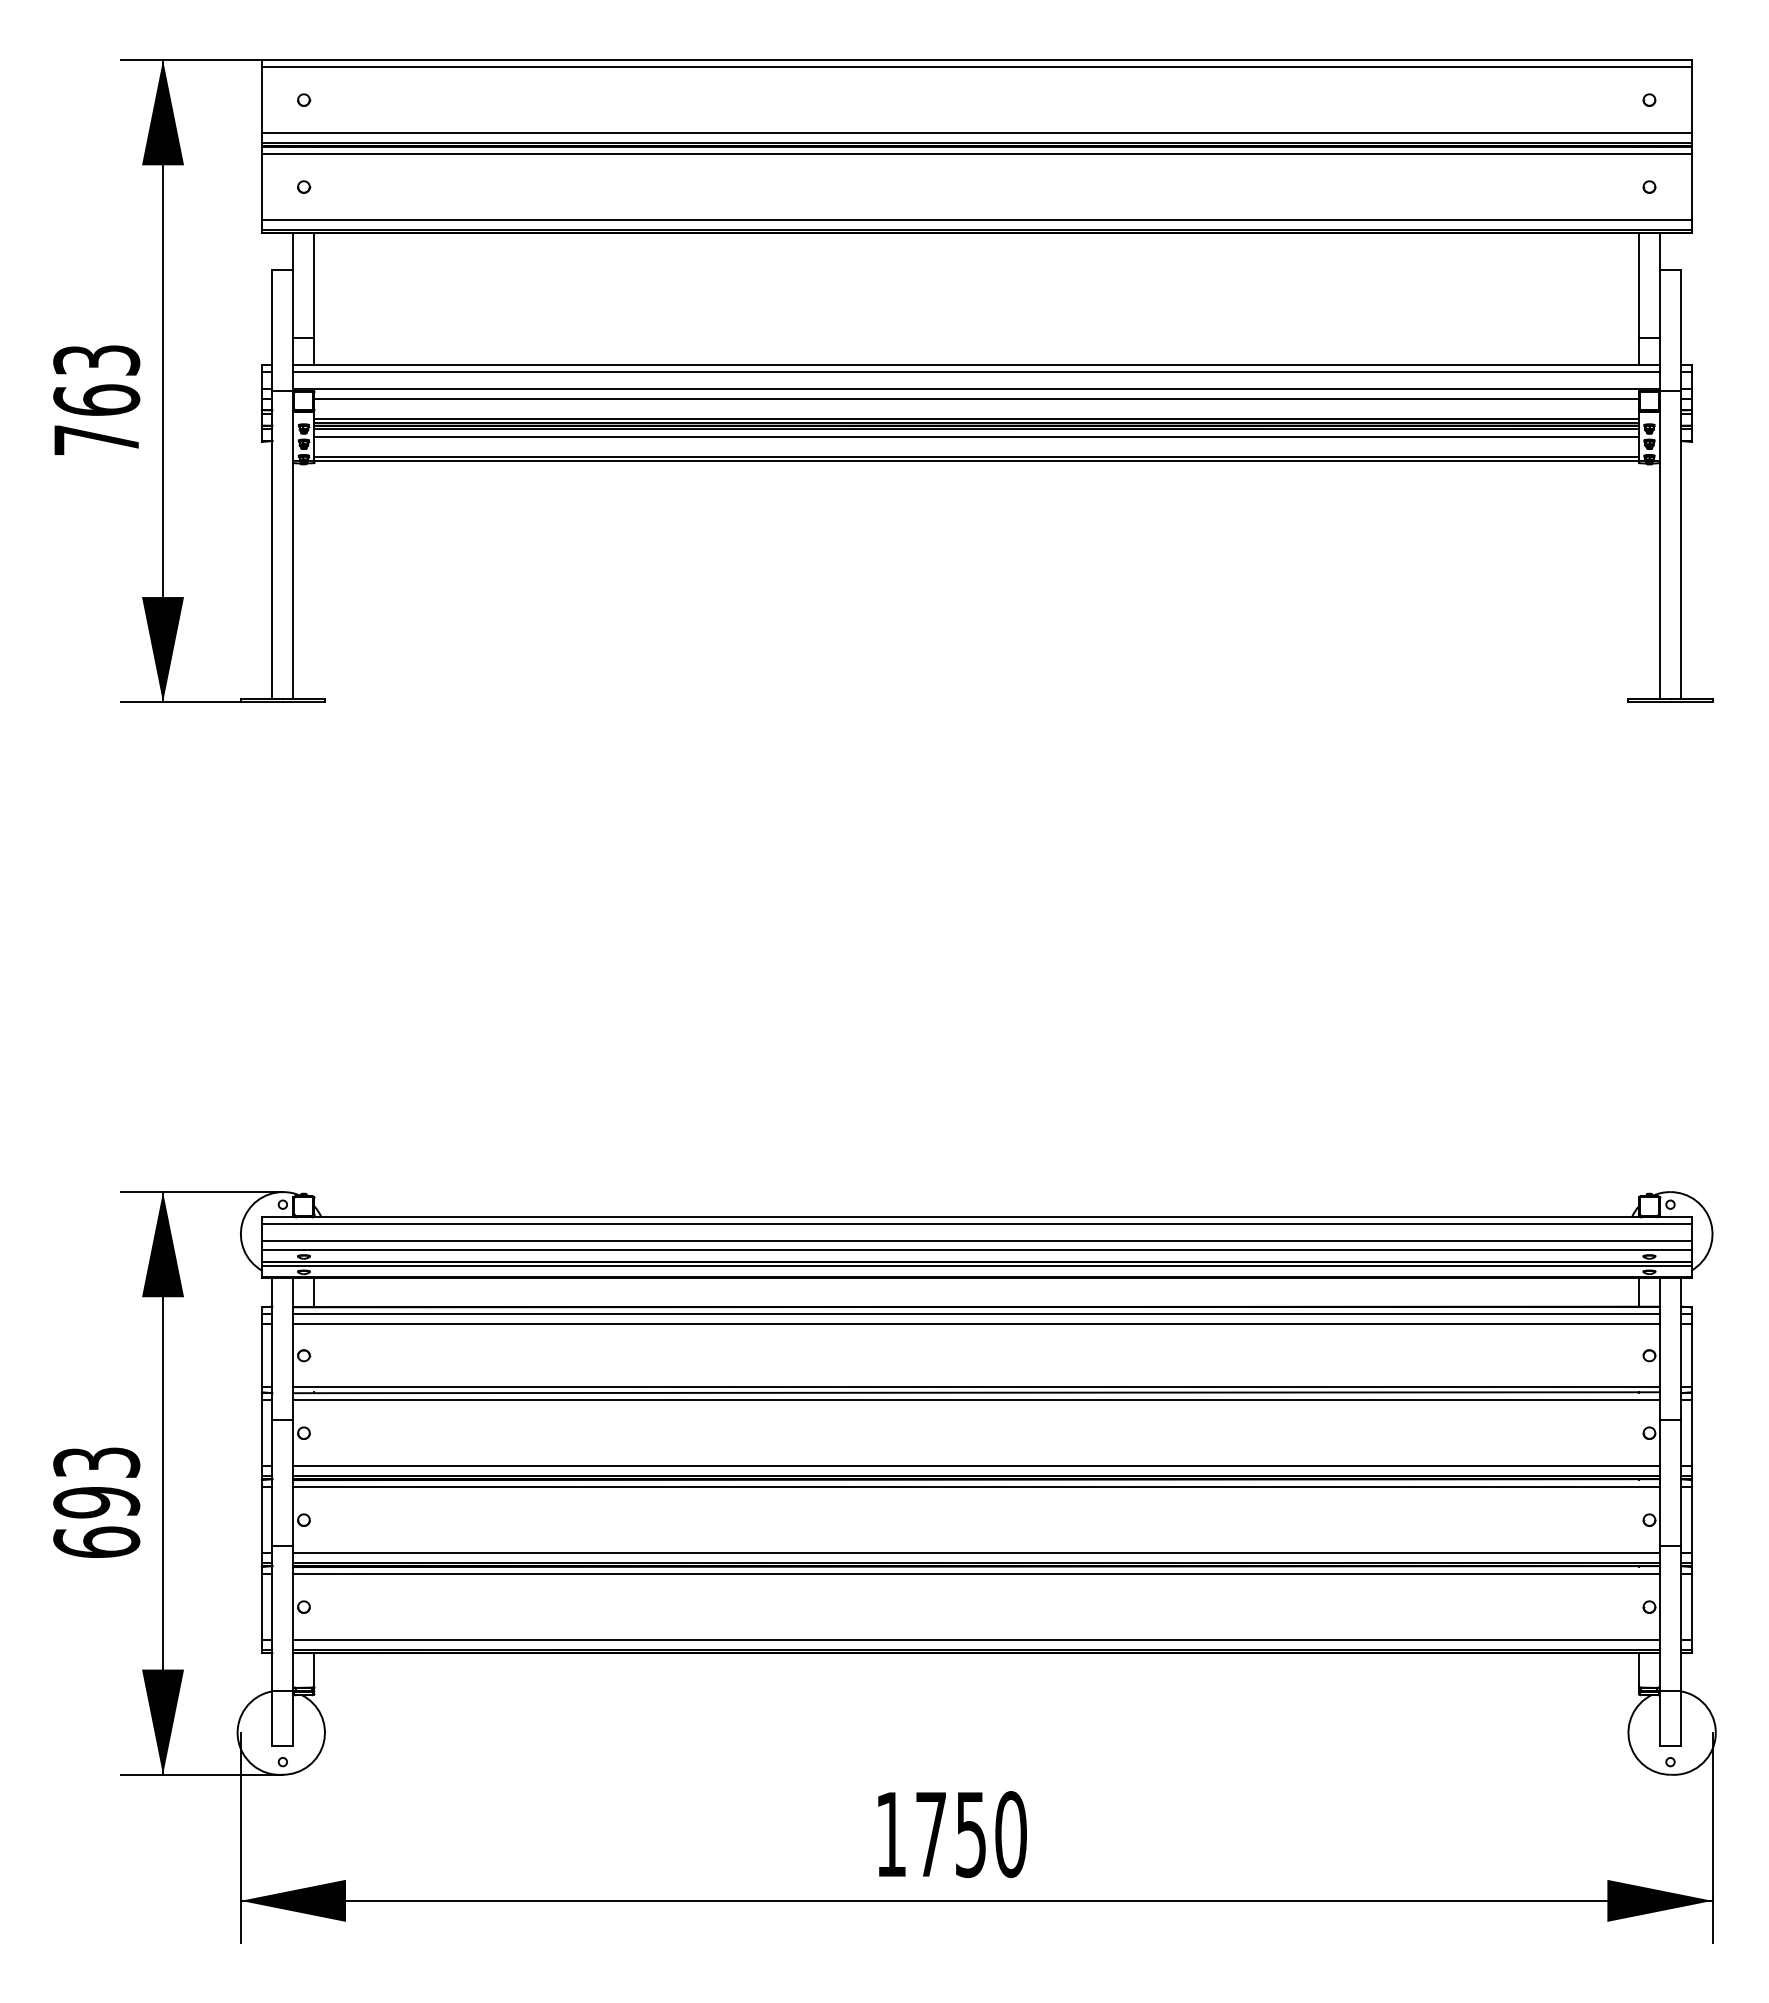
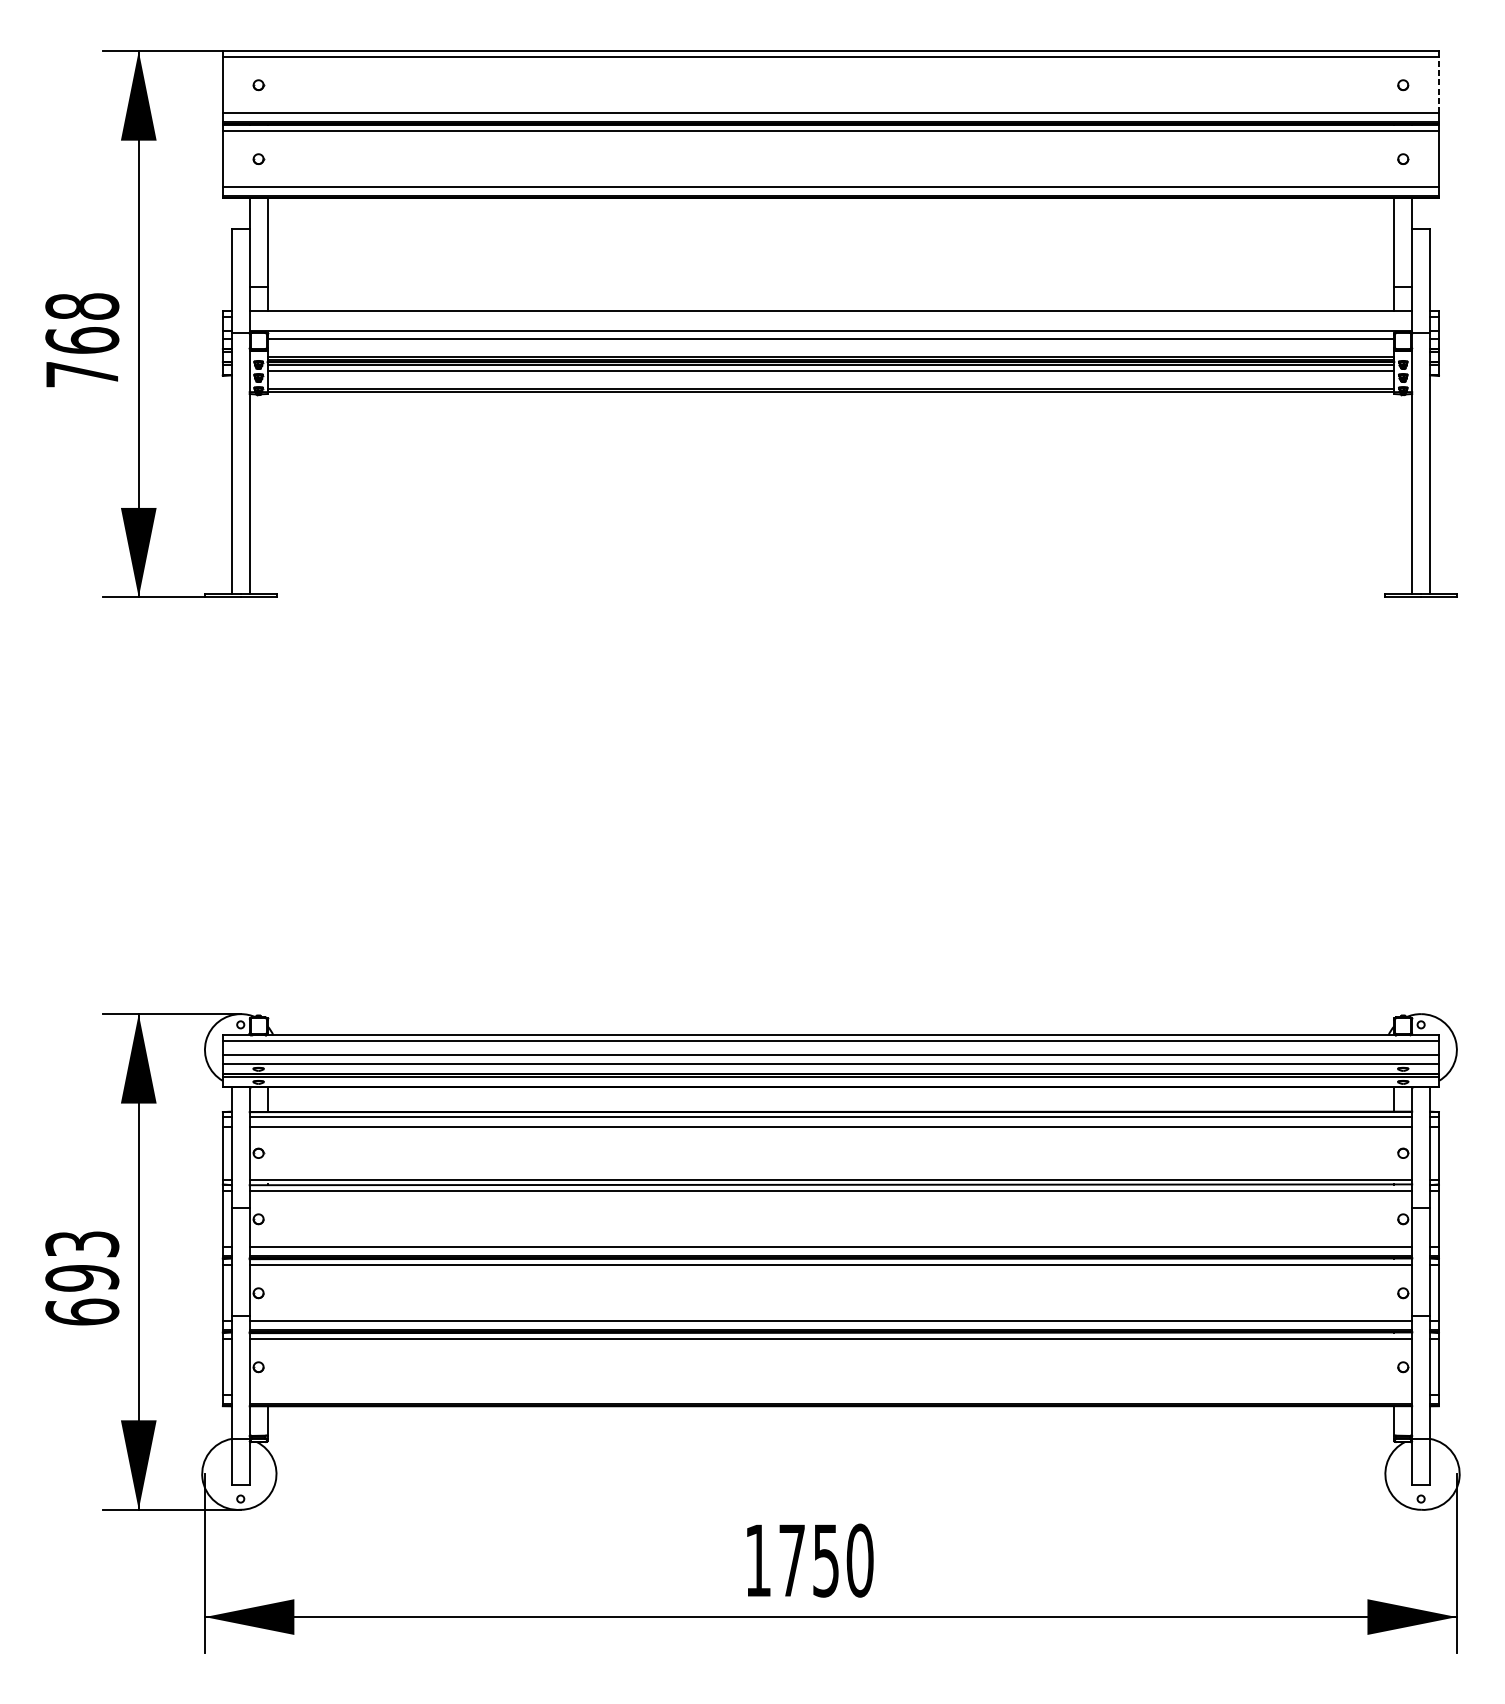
line: (1691, 99) -> (1439, 84), solid -> dashed
text: (96, 359) -> (82, 305), 763 -> 768
line: (976, 372) -> (830, 316), removed
line: (976, 1640) -> (830, 1395), removed

